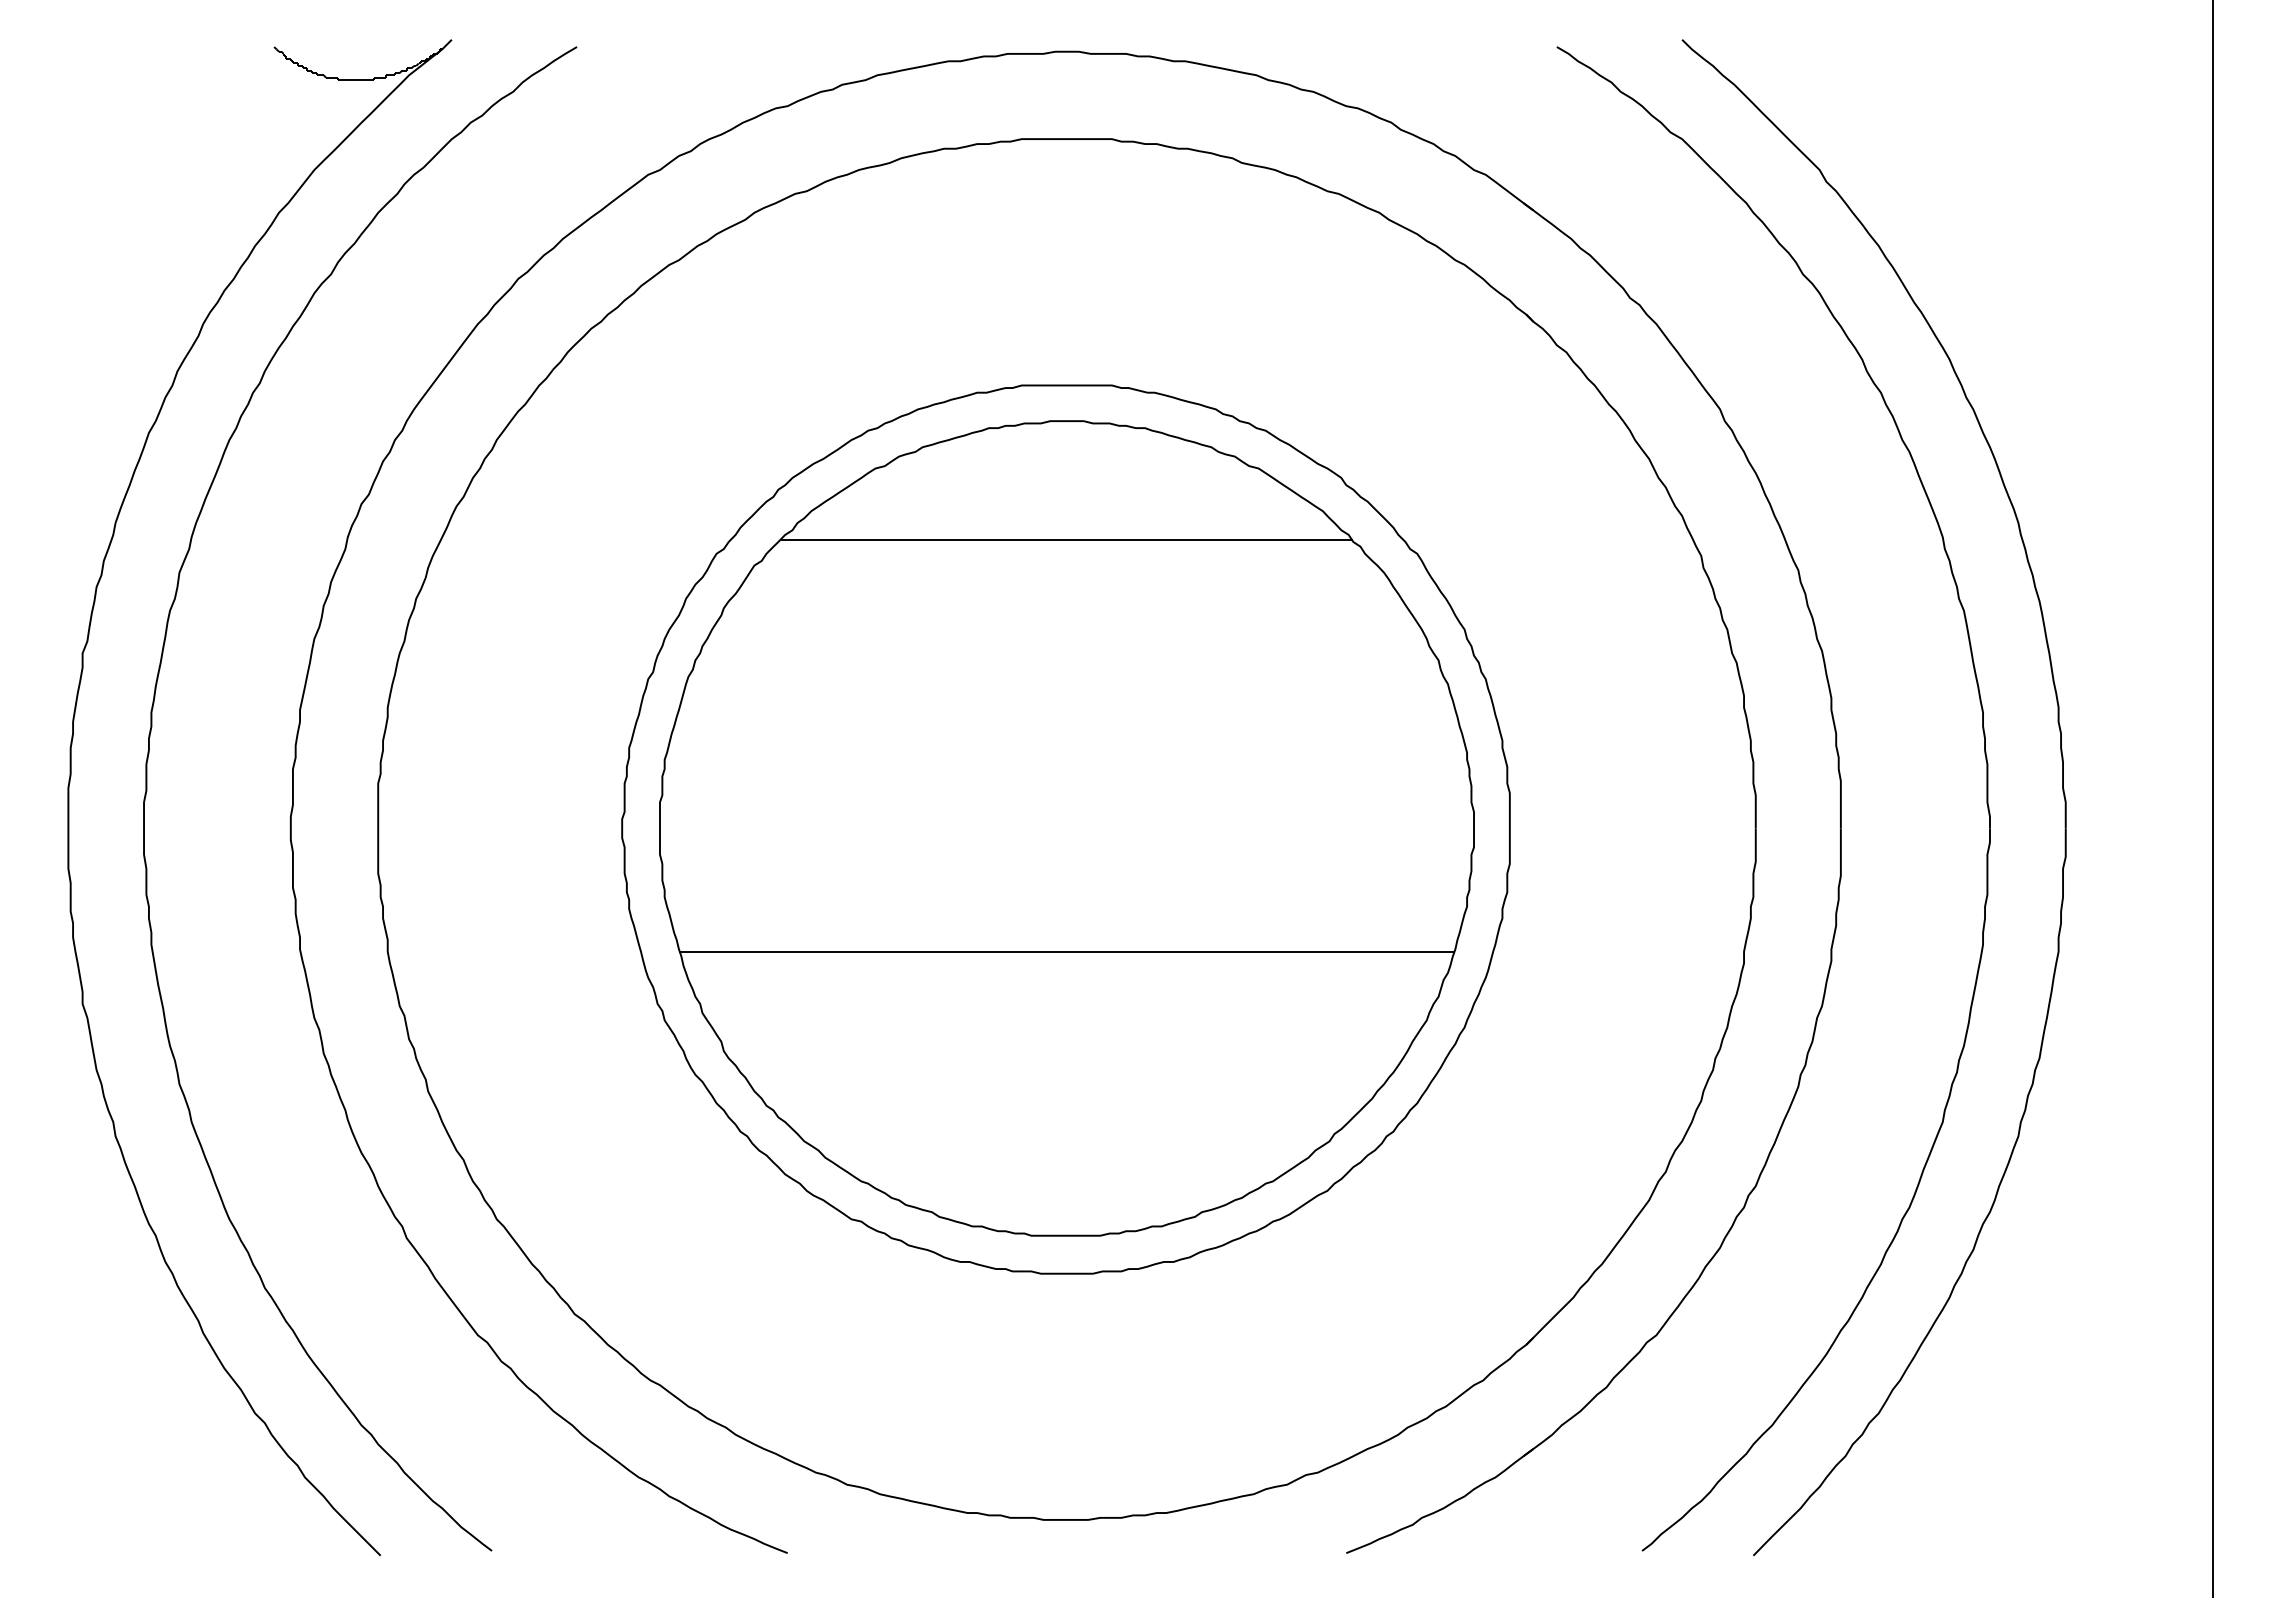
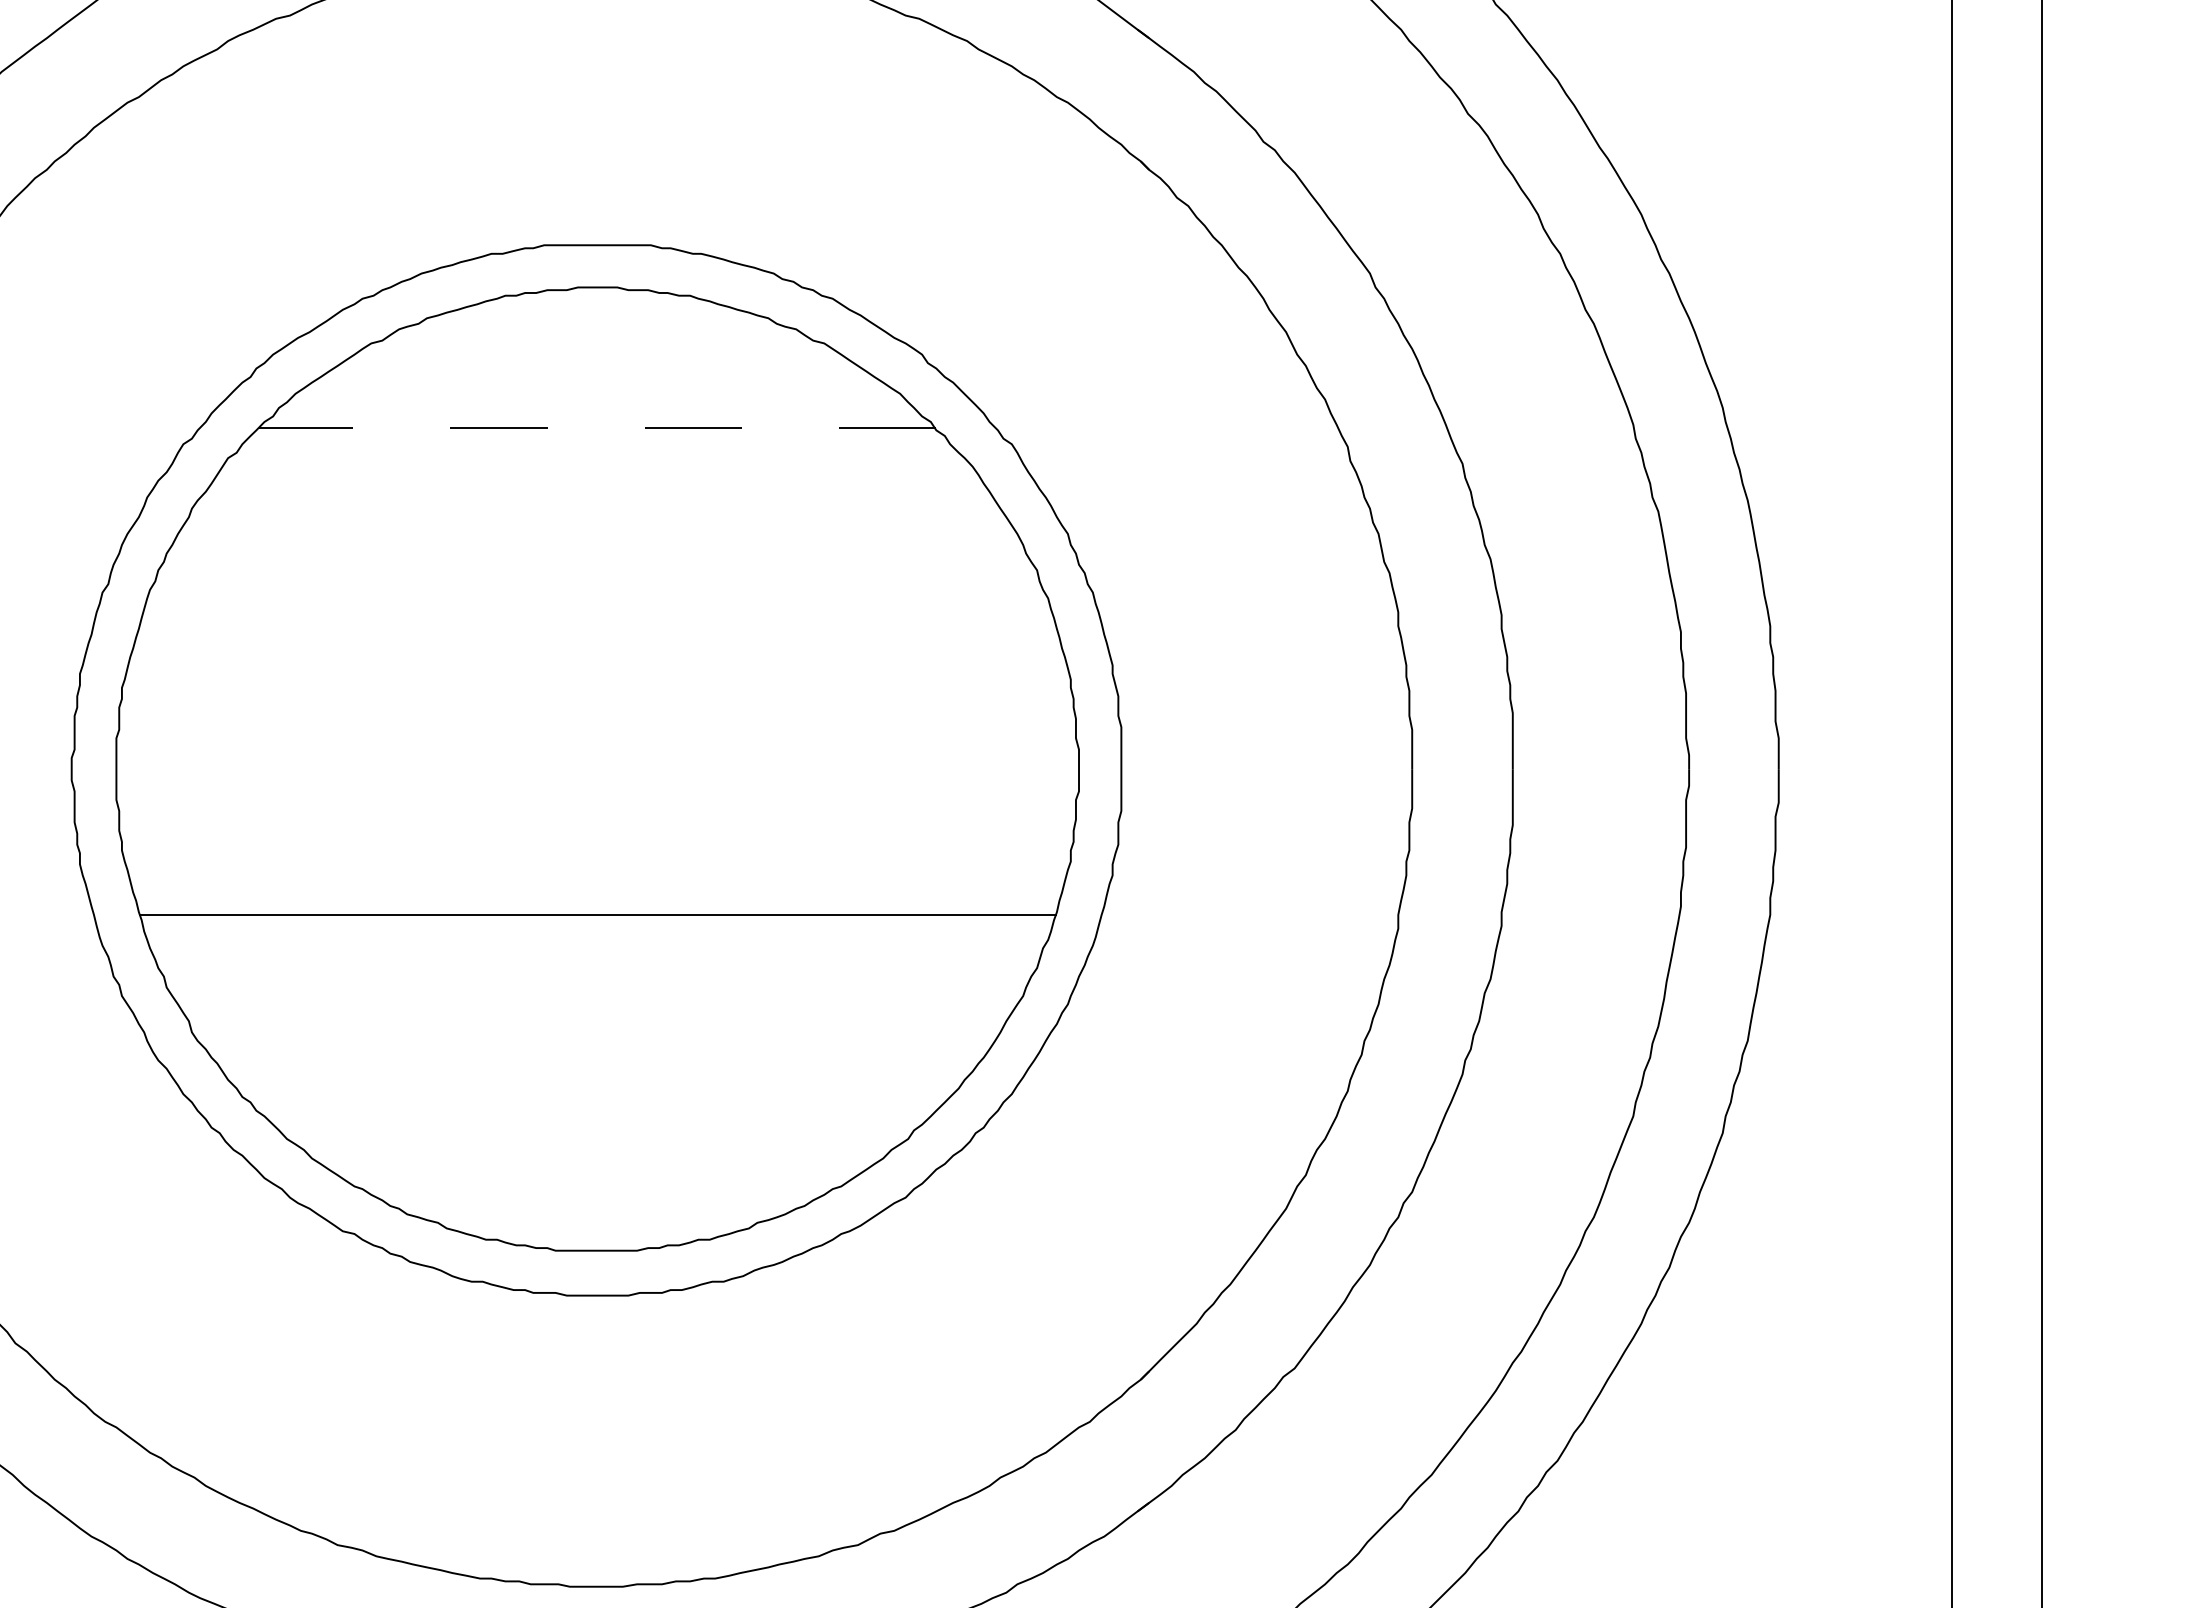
line: (1066, 539) -> (597, 427), solid -> dashed

